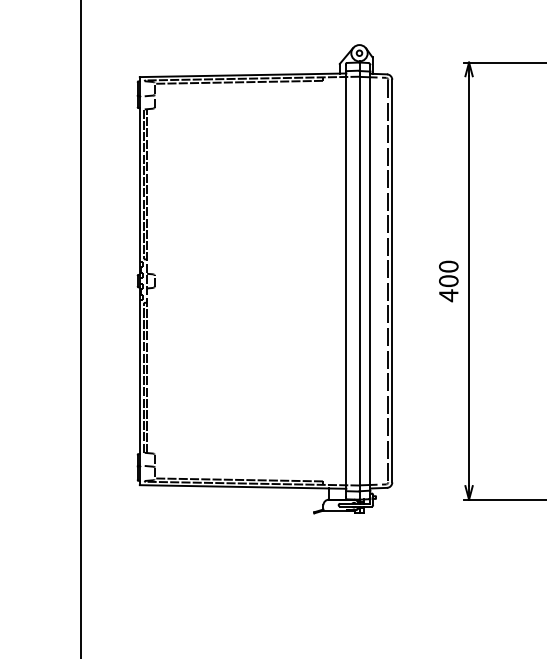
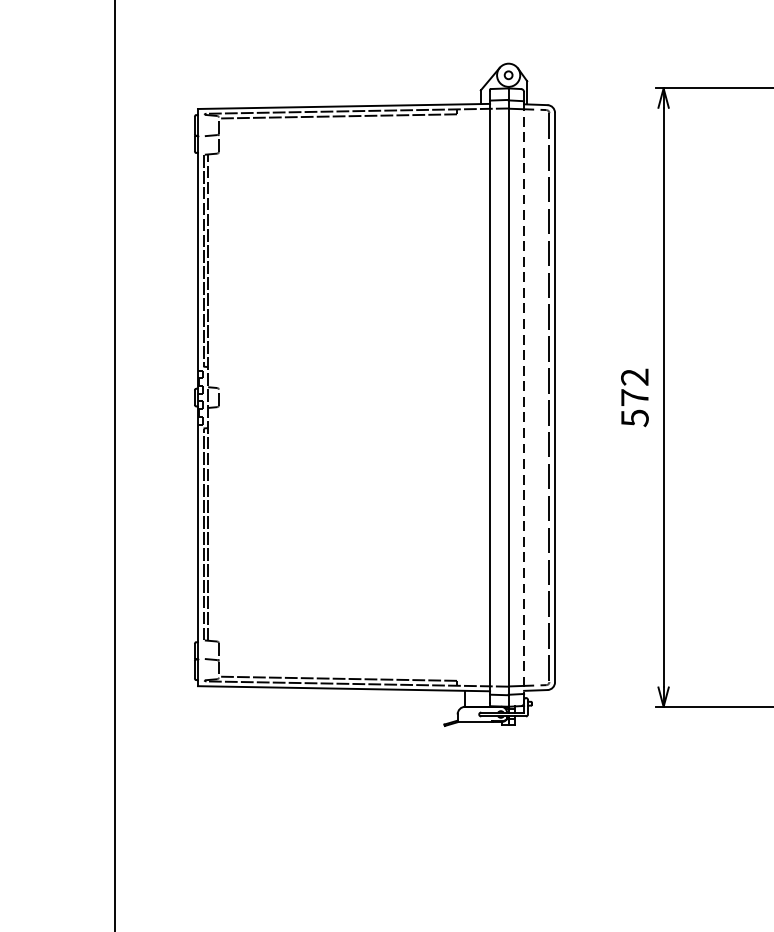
line: (370, 281) -> (524, 398), solid -> dashed
text: (448, 281) -> (634, 398), 400 -> 572

